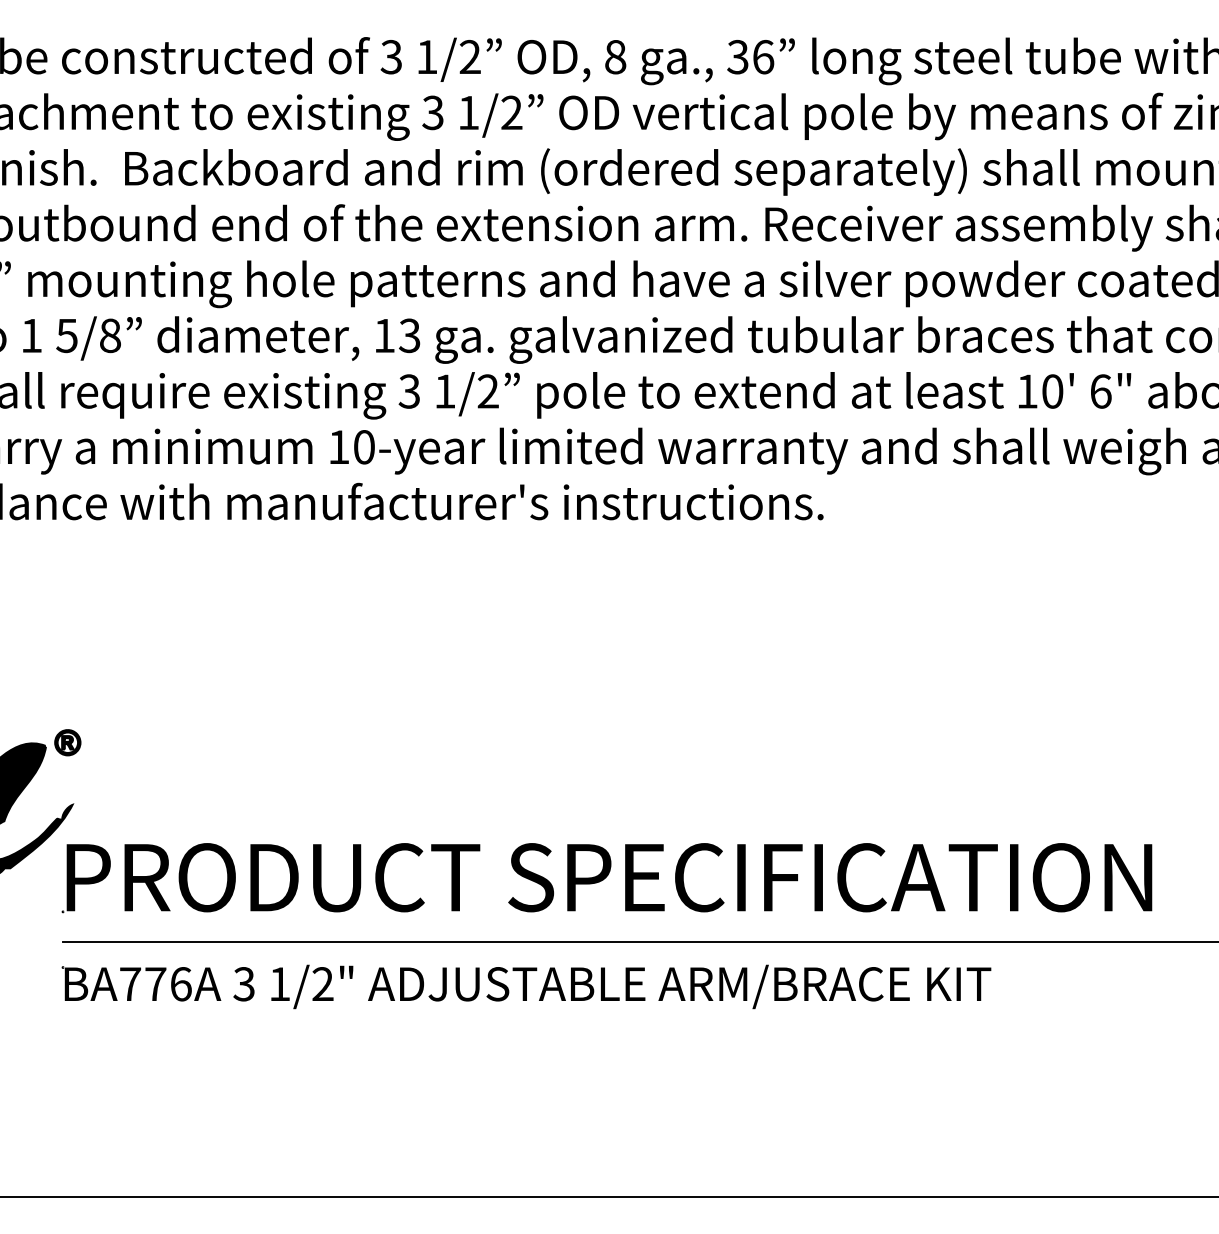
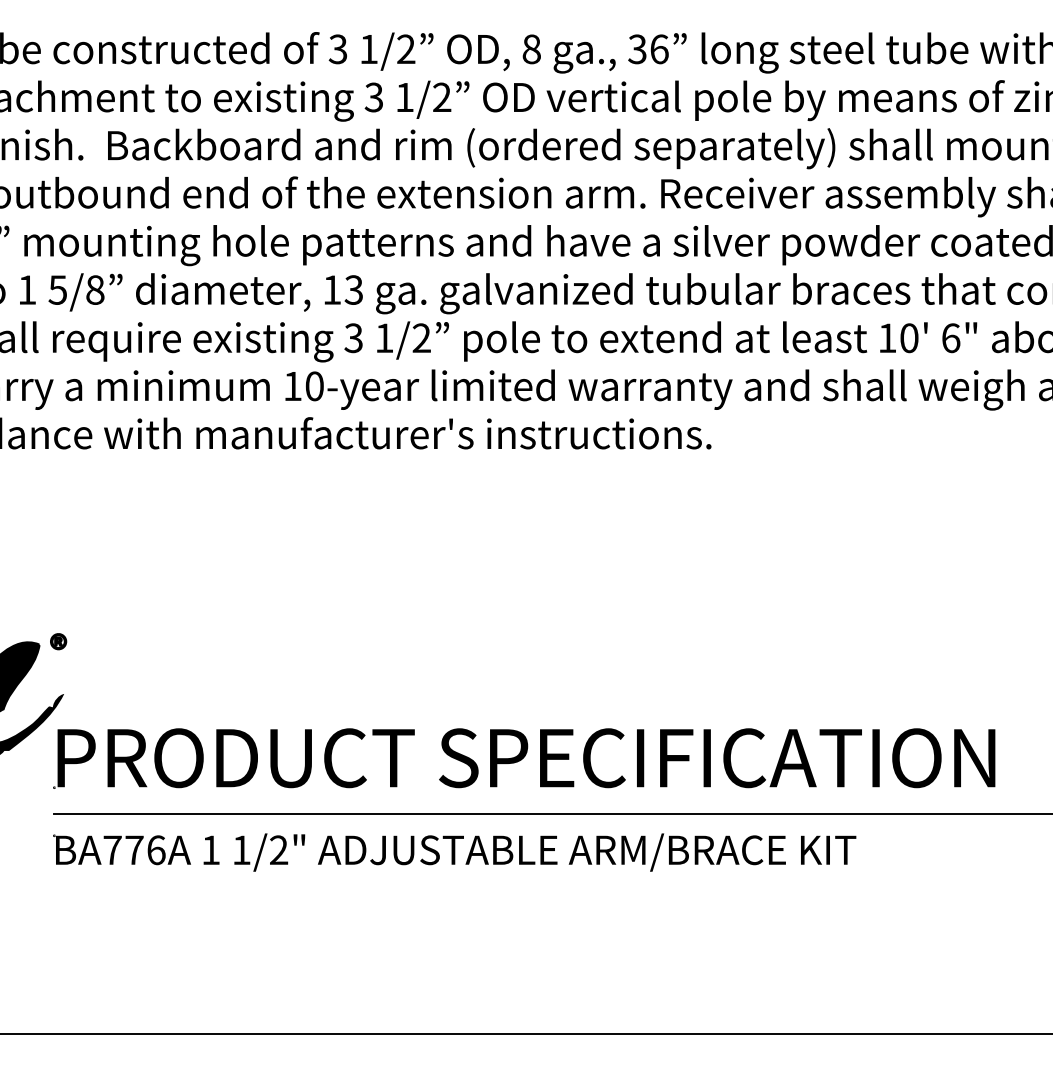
part: (67, 742) -> (58, 641), size x0.7
text: (243, 984) -> (210, 850), 3 -> 1

